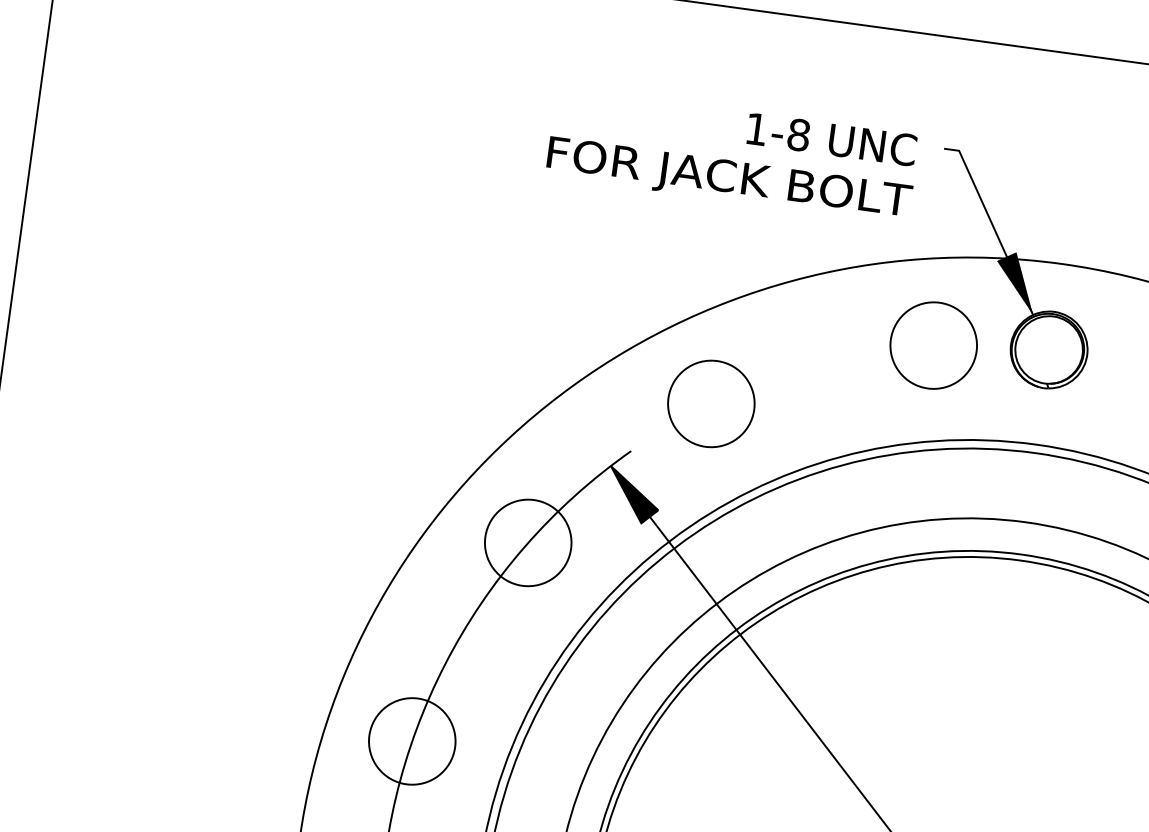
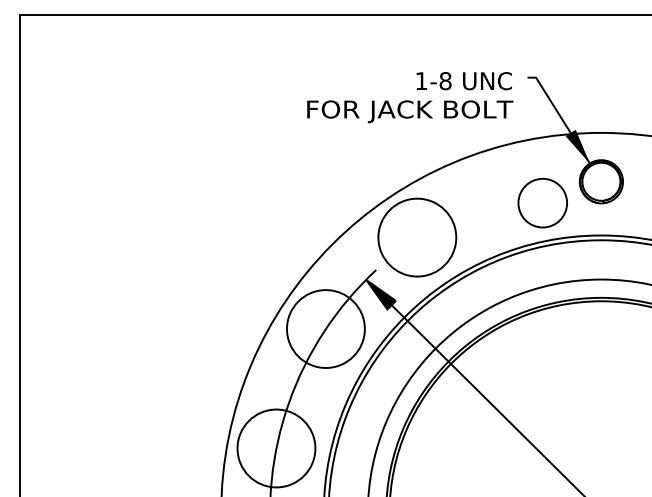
circle: (933, 344) -> (542, 202), moved
circle: (711, 403) -> (417, 237), size x1.6
circle: (527, 541) -> (325, 328), size x1.6
circle: (412, 741) -> (276, 448), size x1.6

